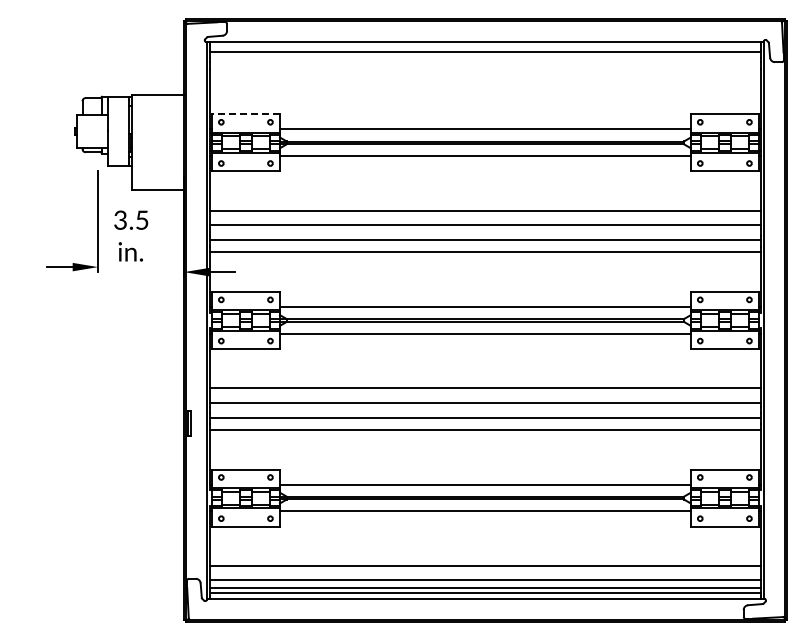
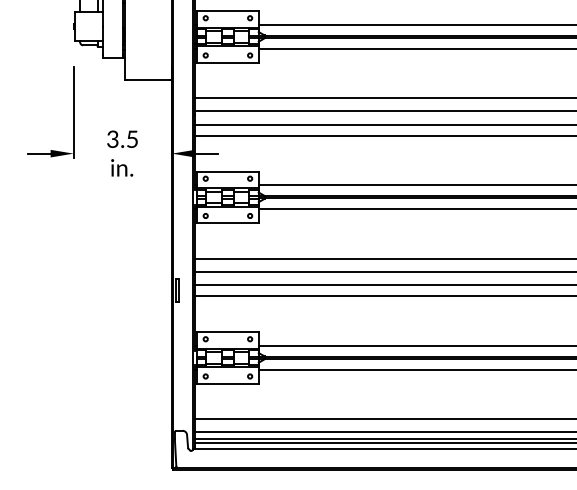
line: (245, 114) -> (227, 11), dashed -> solid
part: (97, 221) -> (73, 112), moved
text: (131, 235) -> (122, 153), moved

